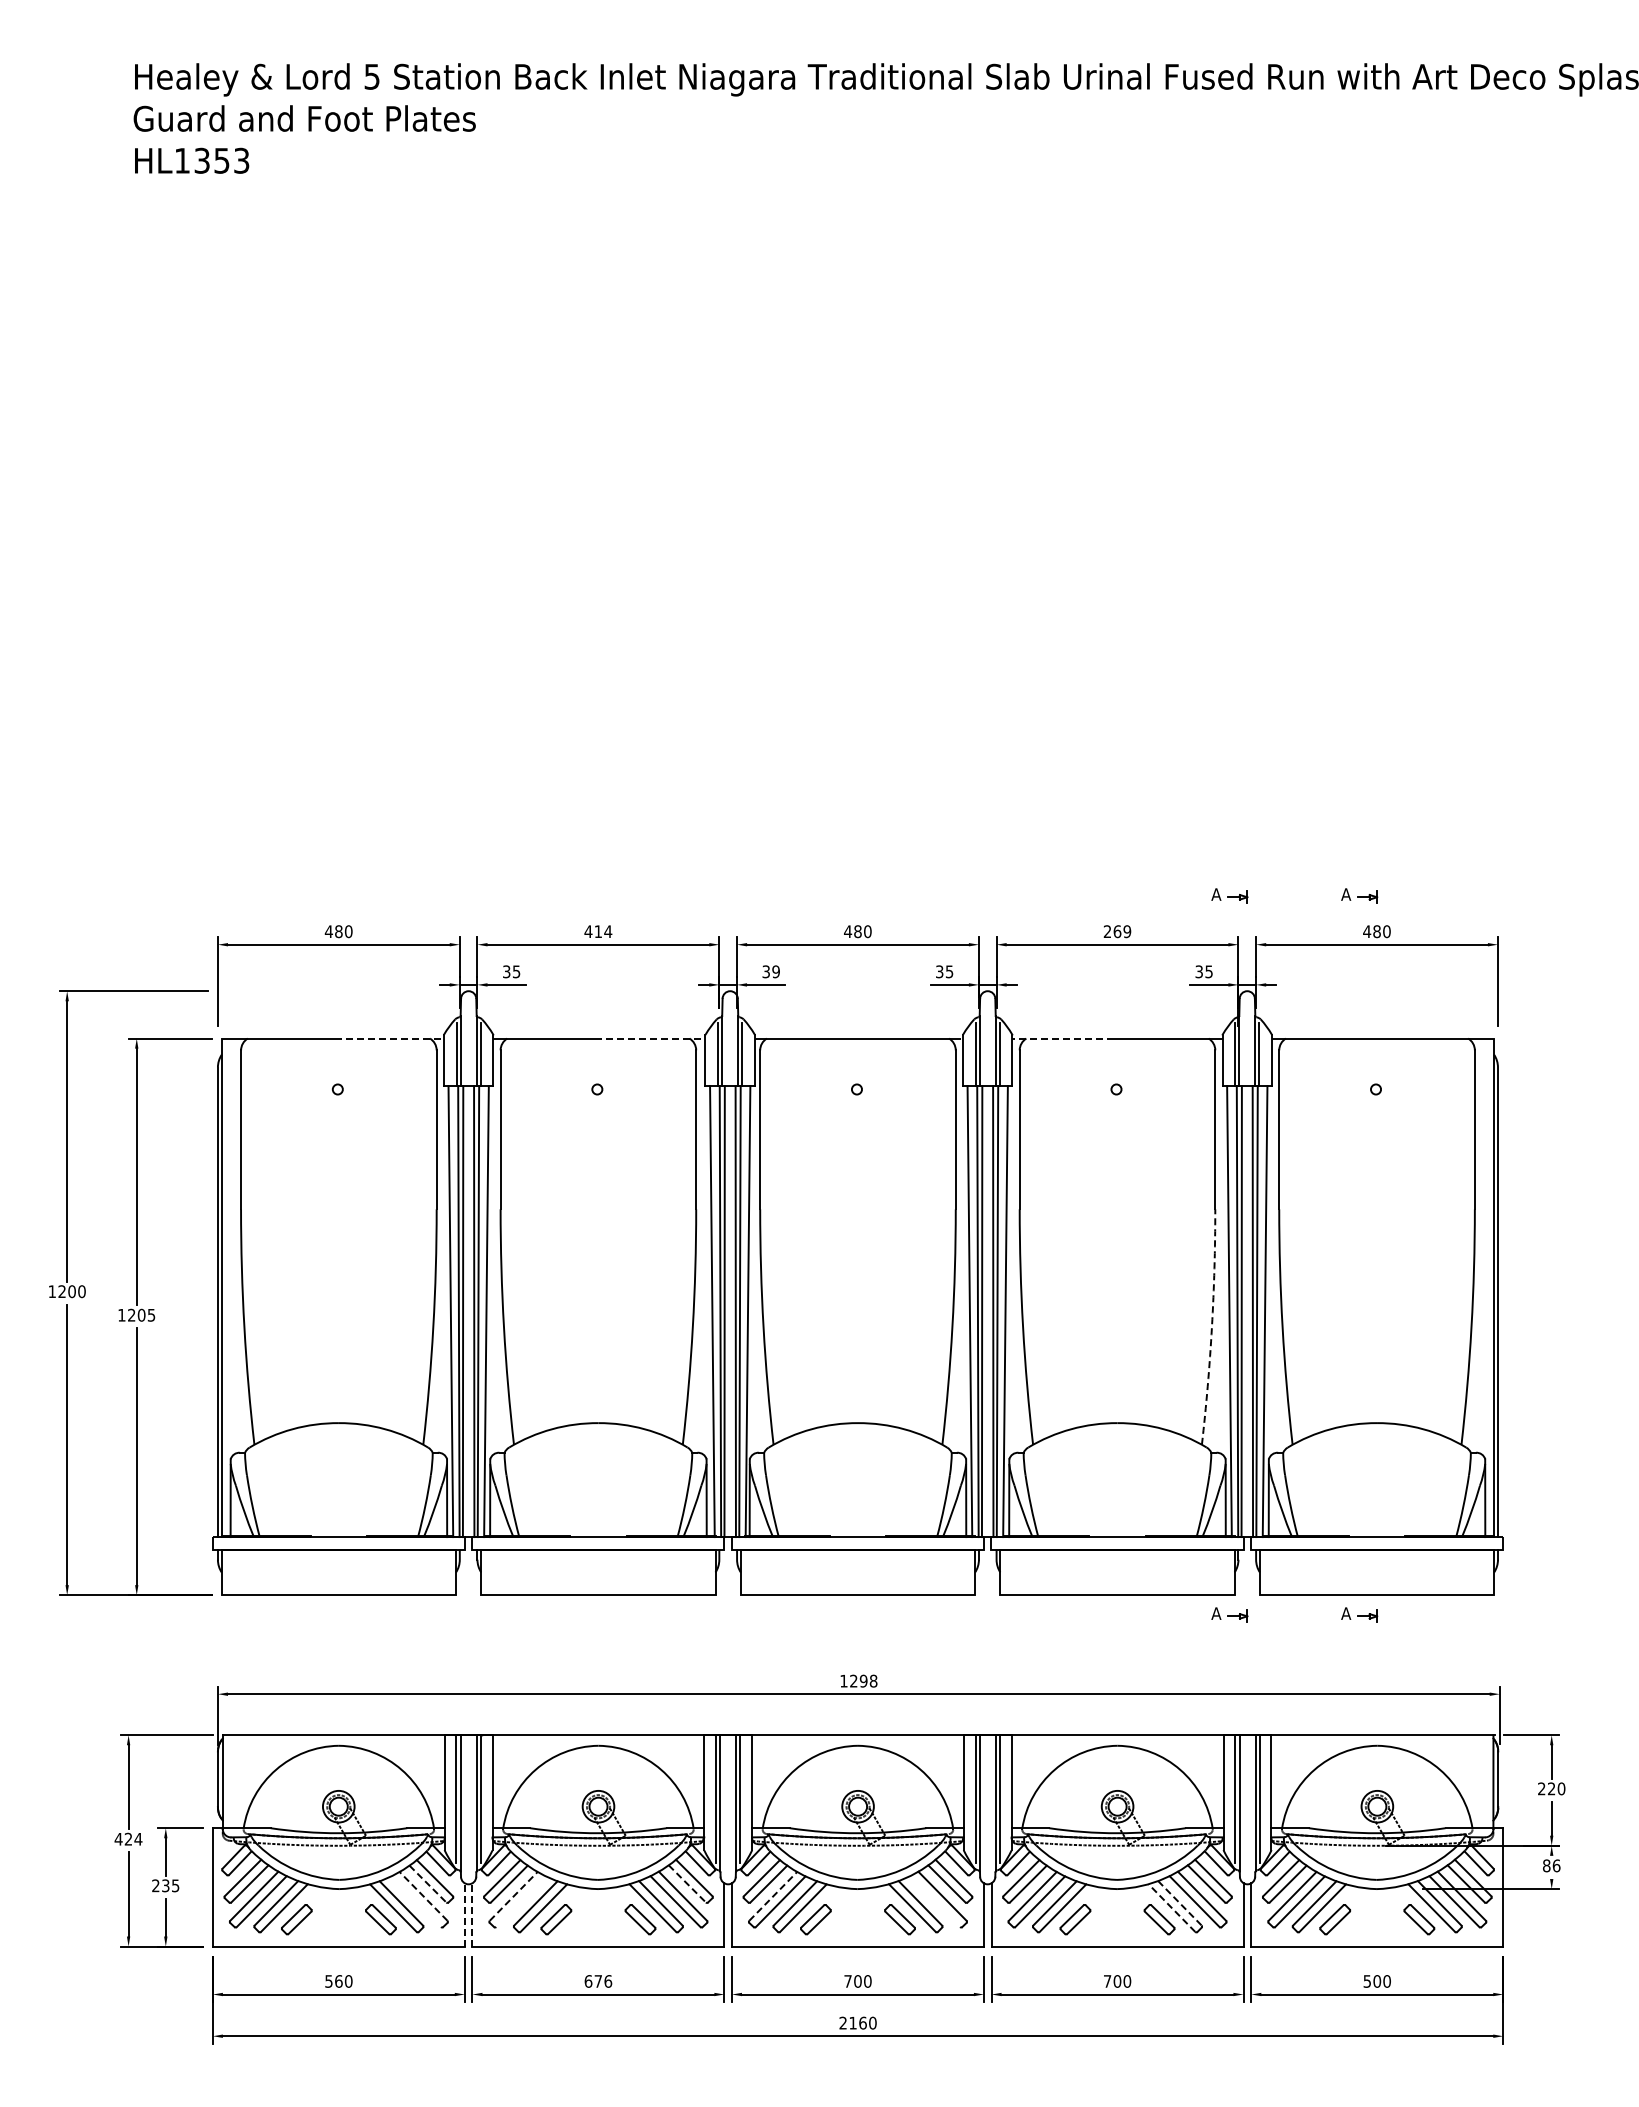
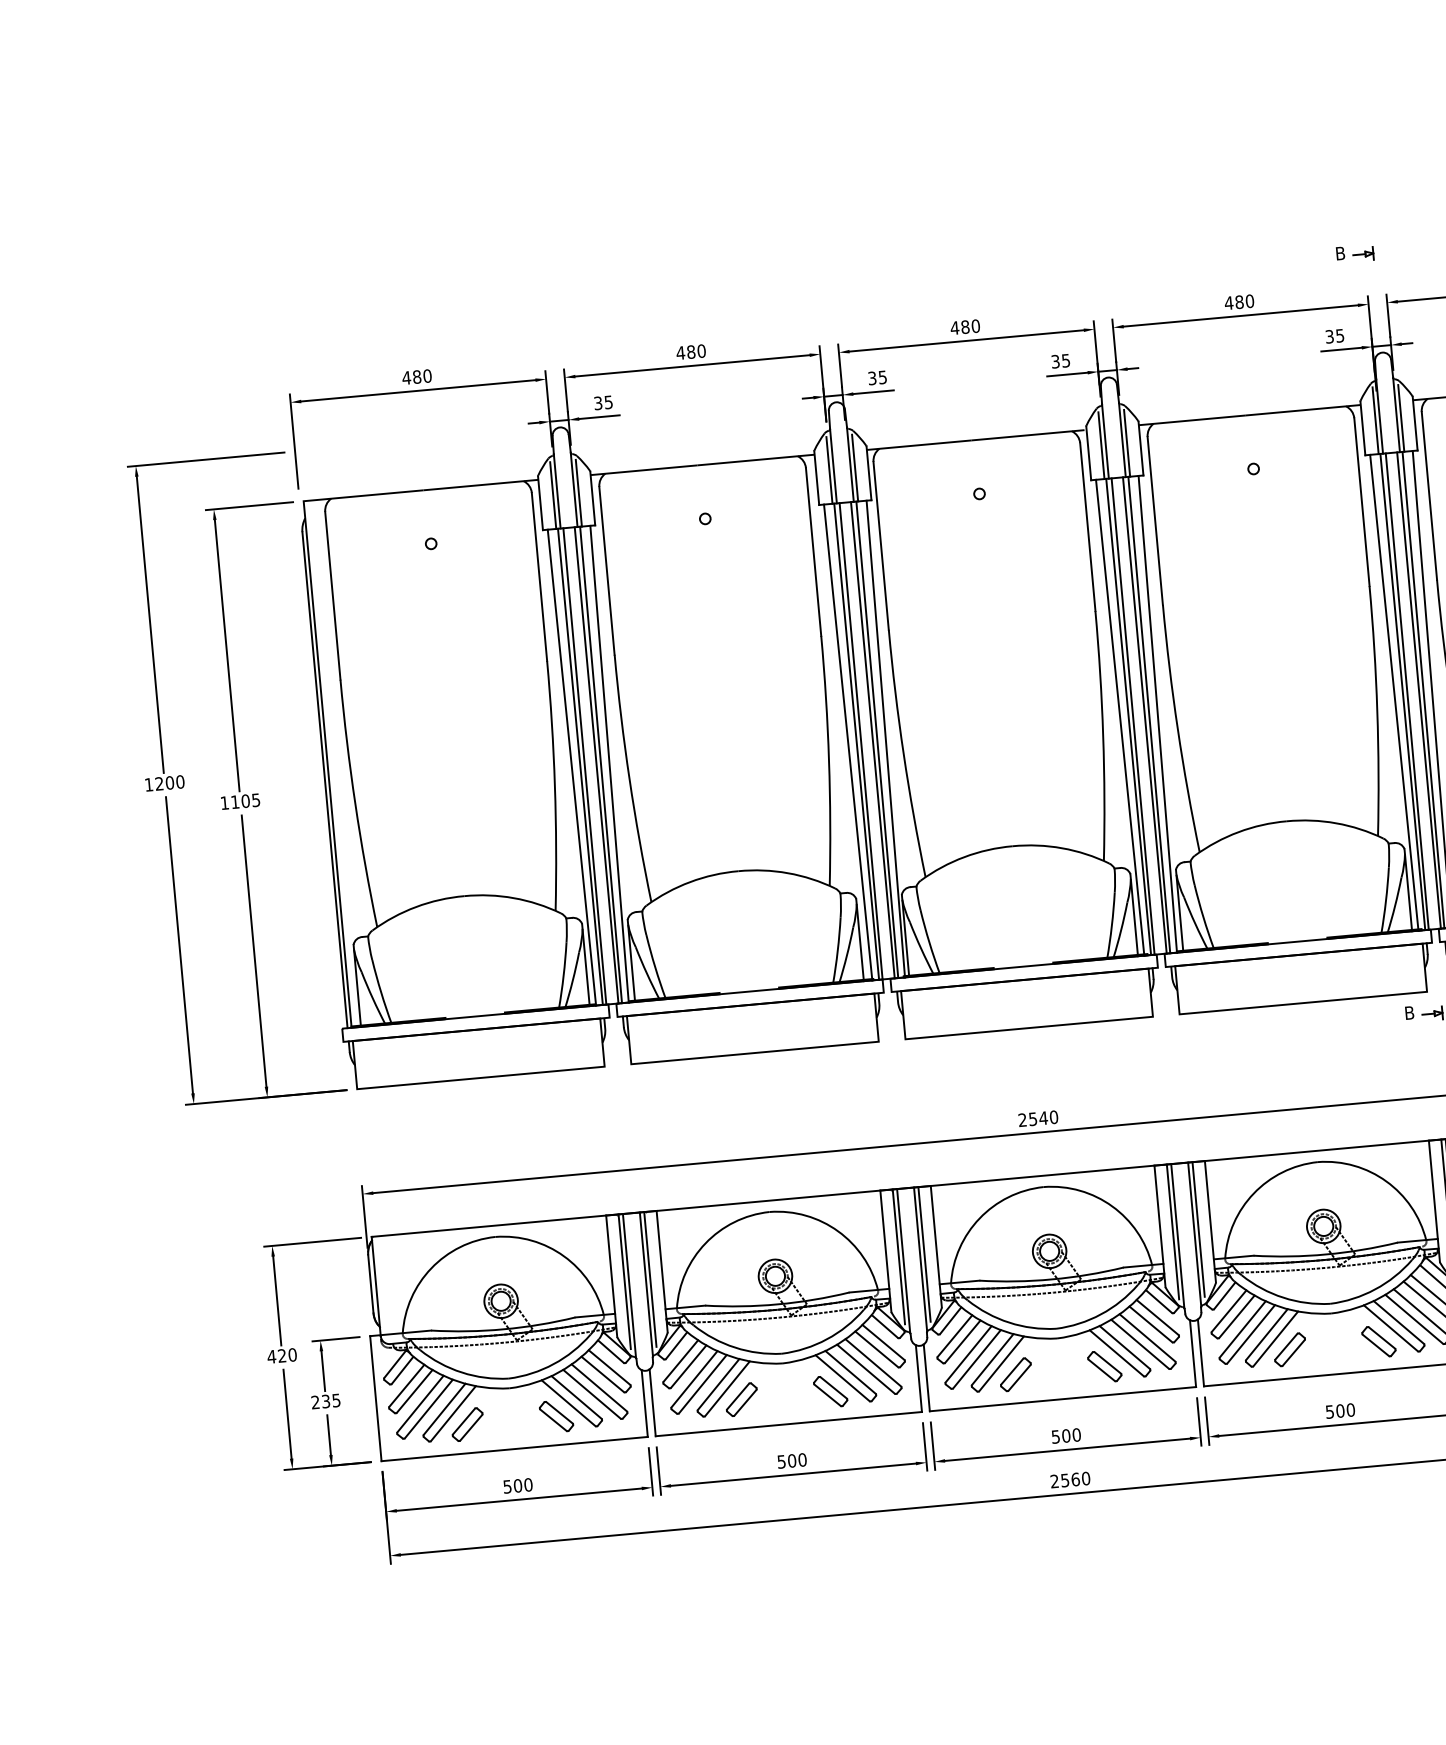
text: (1216, 894) -> (1340, 253), A -> B
text: (603, 931) -> (696, 351), 414 -> 480
text: (1117, 931) -> (1239, 302), 269 -> 480
text: (775, 971) -> (882, 377), 39 -> 35
line: (390, 1038) -> (481, 484), dashed -> solid
line: (650, 1038) -> (756, 459), dashed -> solid
line: (1063, 1038) -> (1192, 420), dashed -> solid
text: (131, 1314) -> (234, 801), 1205 -> 1105
arc: (1211, 1327) -> (1376, 711), dashed -> solid
text: (1216, 1613) -> (1409, 1012), A -> B
text: (858, 1680) -> (1037, 1118), 1298 -> 2540
text: (138, 1838) -> (292, 1354), 424 -> 420
line: (428, 1884) -> (603, 1374), dashed -> solid
line: (687, 1884) -> (876, 1349), dashed -> solid
line: (423, 1896) -> (599, 1388), dashed -> solid
line: (514, 1896) -> (695, 1379), dashed -> solid
line: (773, 1896) -> (968, 1354), dashed -> solid
line: (416, 1901) -> (592, 1393), added
line: (521, 1901) -> (703, 1383), added
line: (935, 1901) -> (1140, 1344), added
line: (1180, 1903) -> (1399, 1322), dashed -> solid
line: (1171, 1907) -> (1390, 1327), dashed -> solid
line: (464, 1914) -> (644, 1403), dashed -> solid
line: (472, 1914) -> (652, 1402), dashed -> solid
text: (338, 1981) -> (517, 1485), 560 -> 500
text: (598, 1981) -> (792, 1460), 676 -> 500
text: (847, 1981) -> (1055, 1437), 700 -> 500
text: (1107, 1981) -> (1329, 1412), 700 -> 500
text: (852, 2022) -> (1064, 1479), 2160 -> 2560

